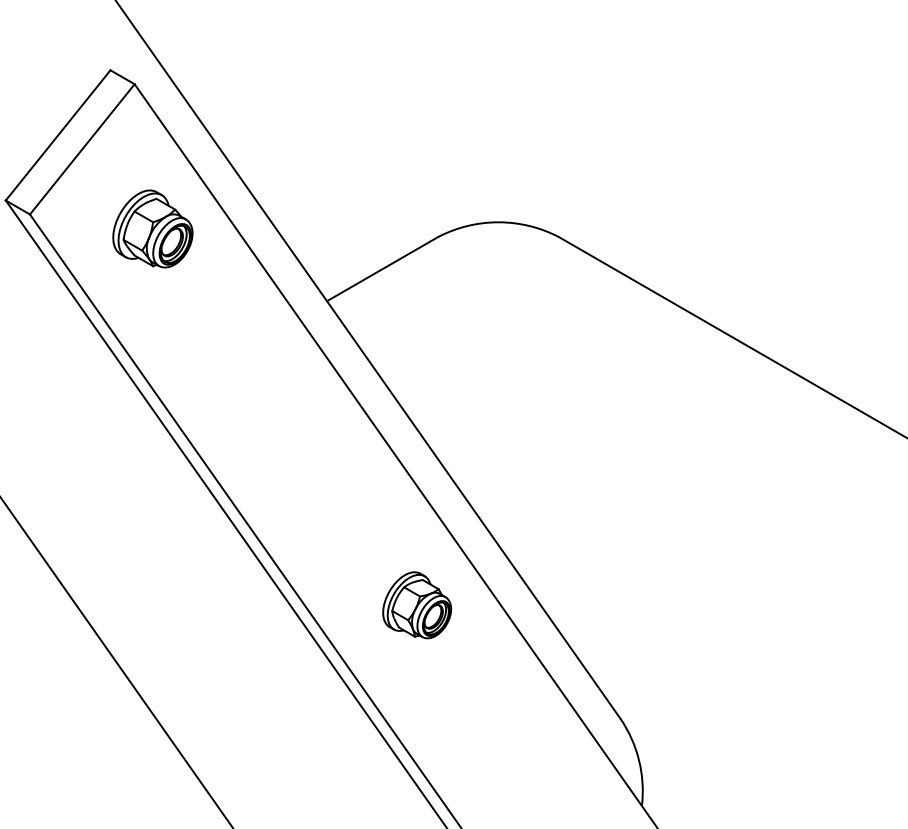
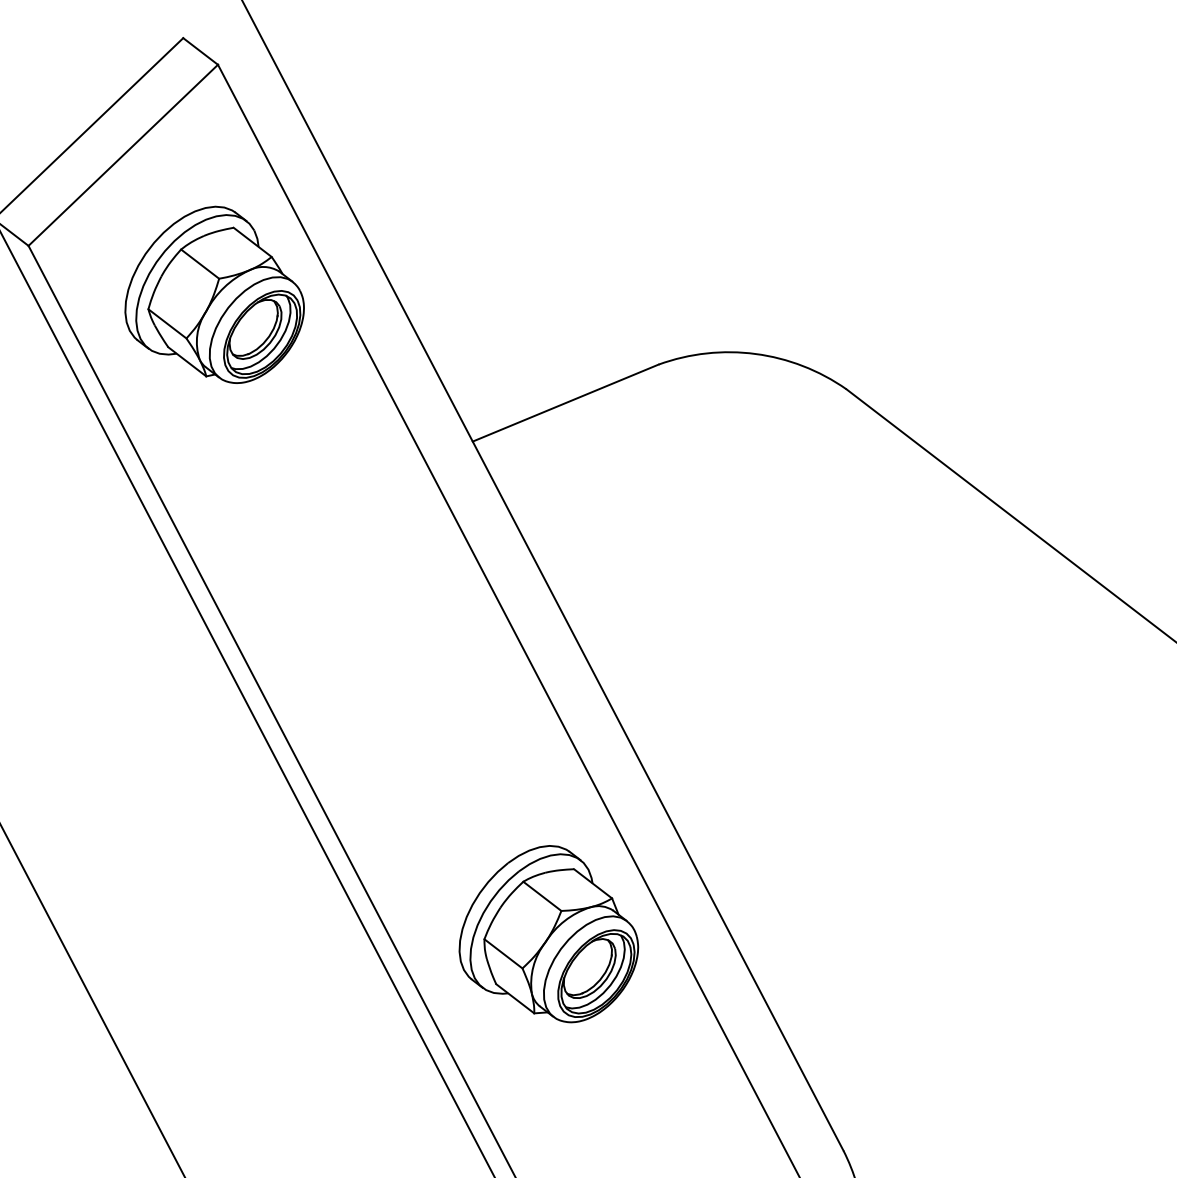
part: (152, 228) -> (216, 292), size x1.43
part: (416, 605) -> (549, 933), size x1.67

